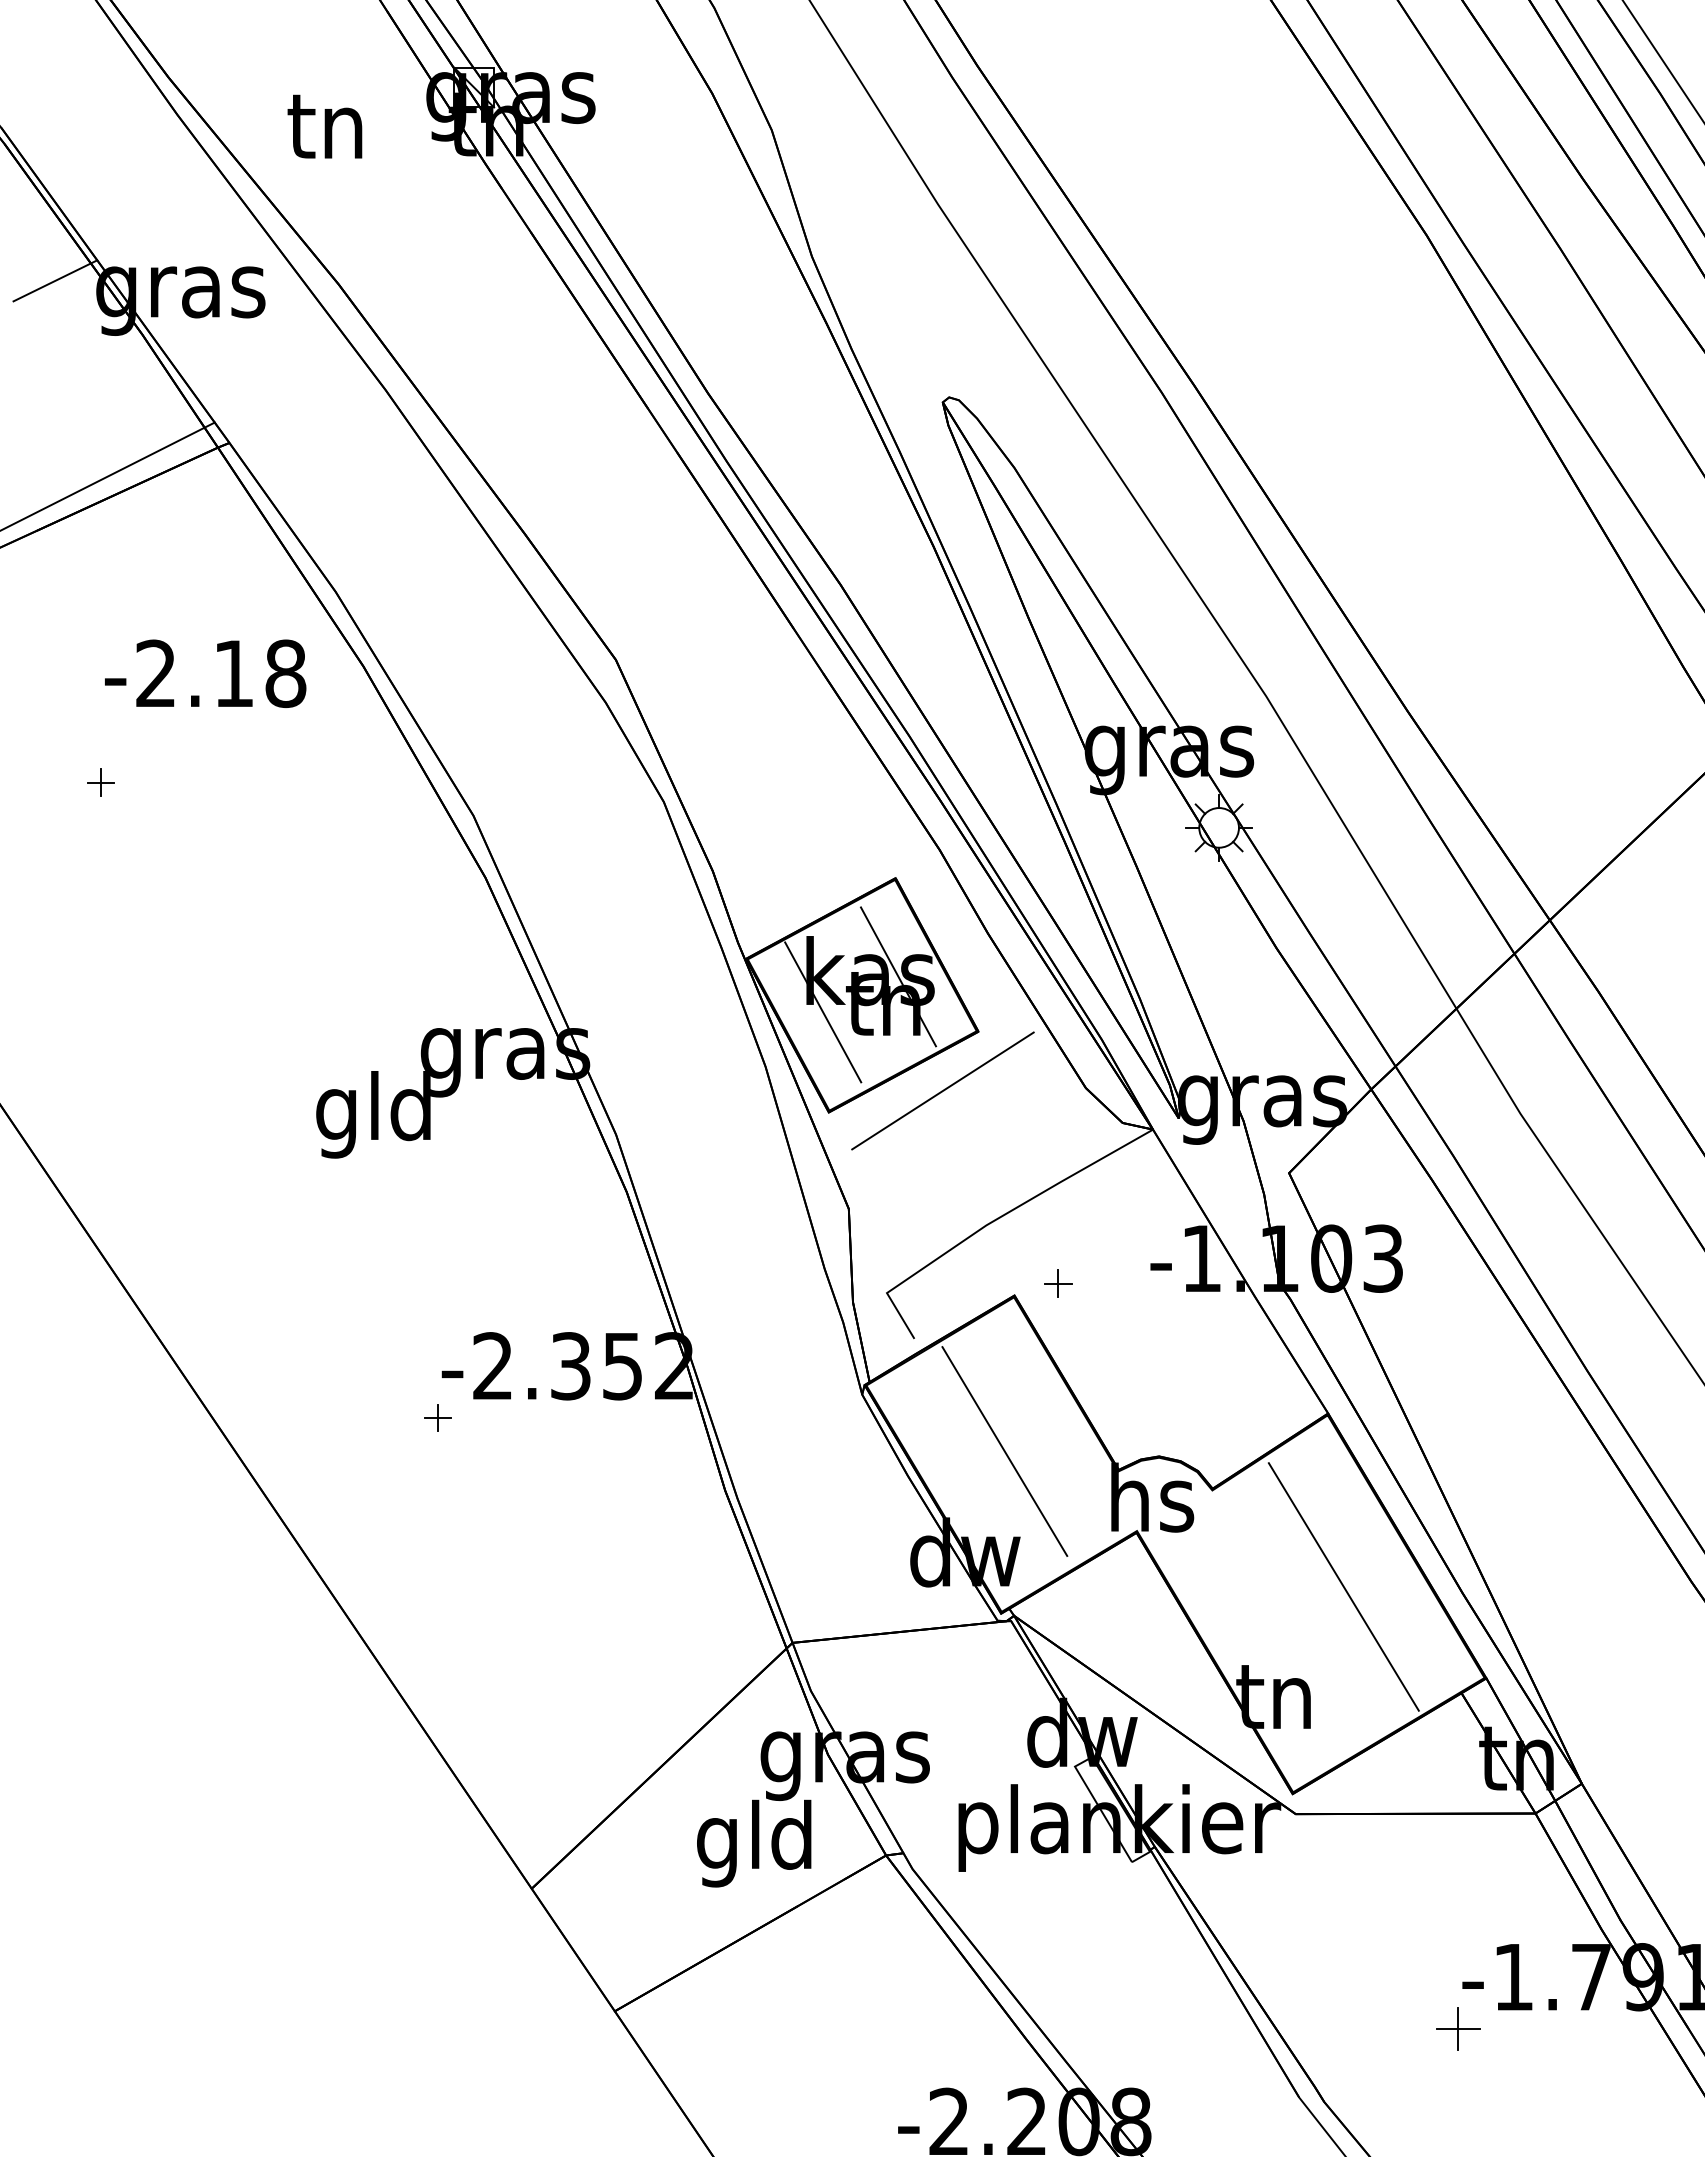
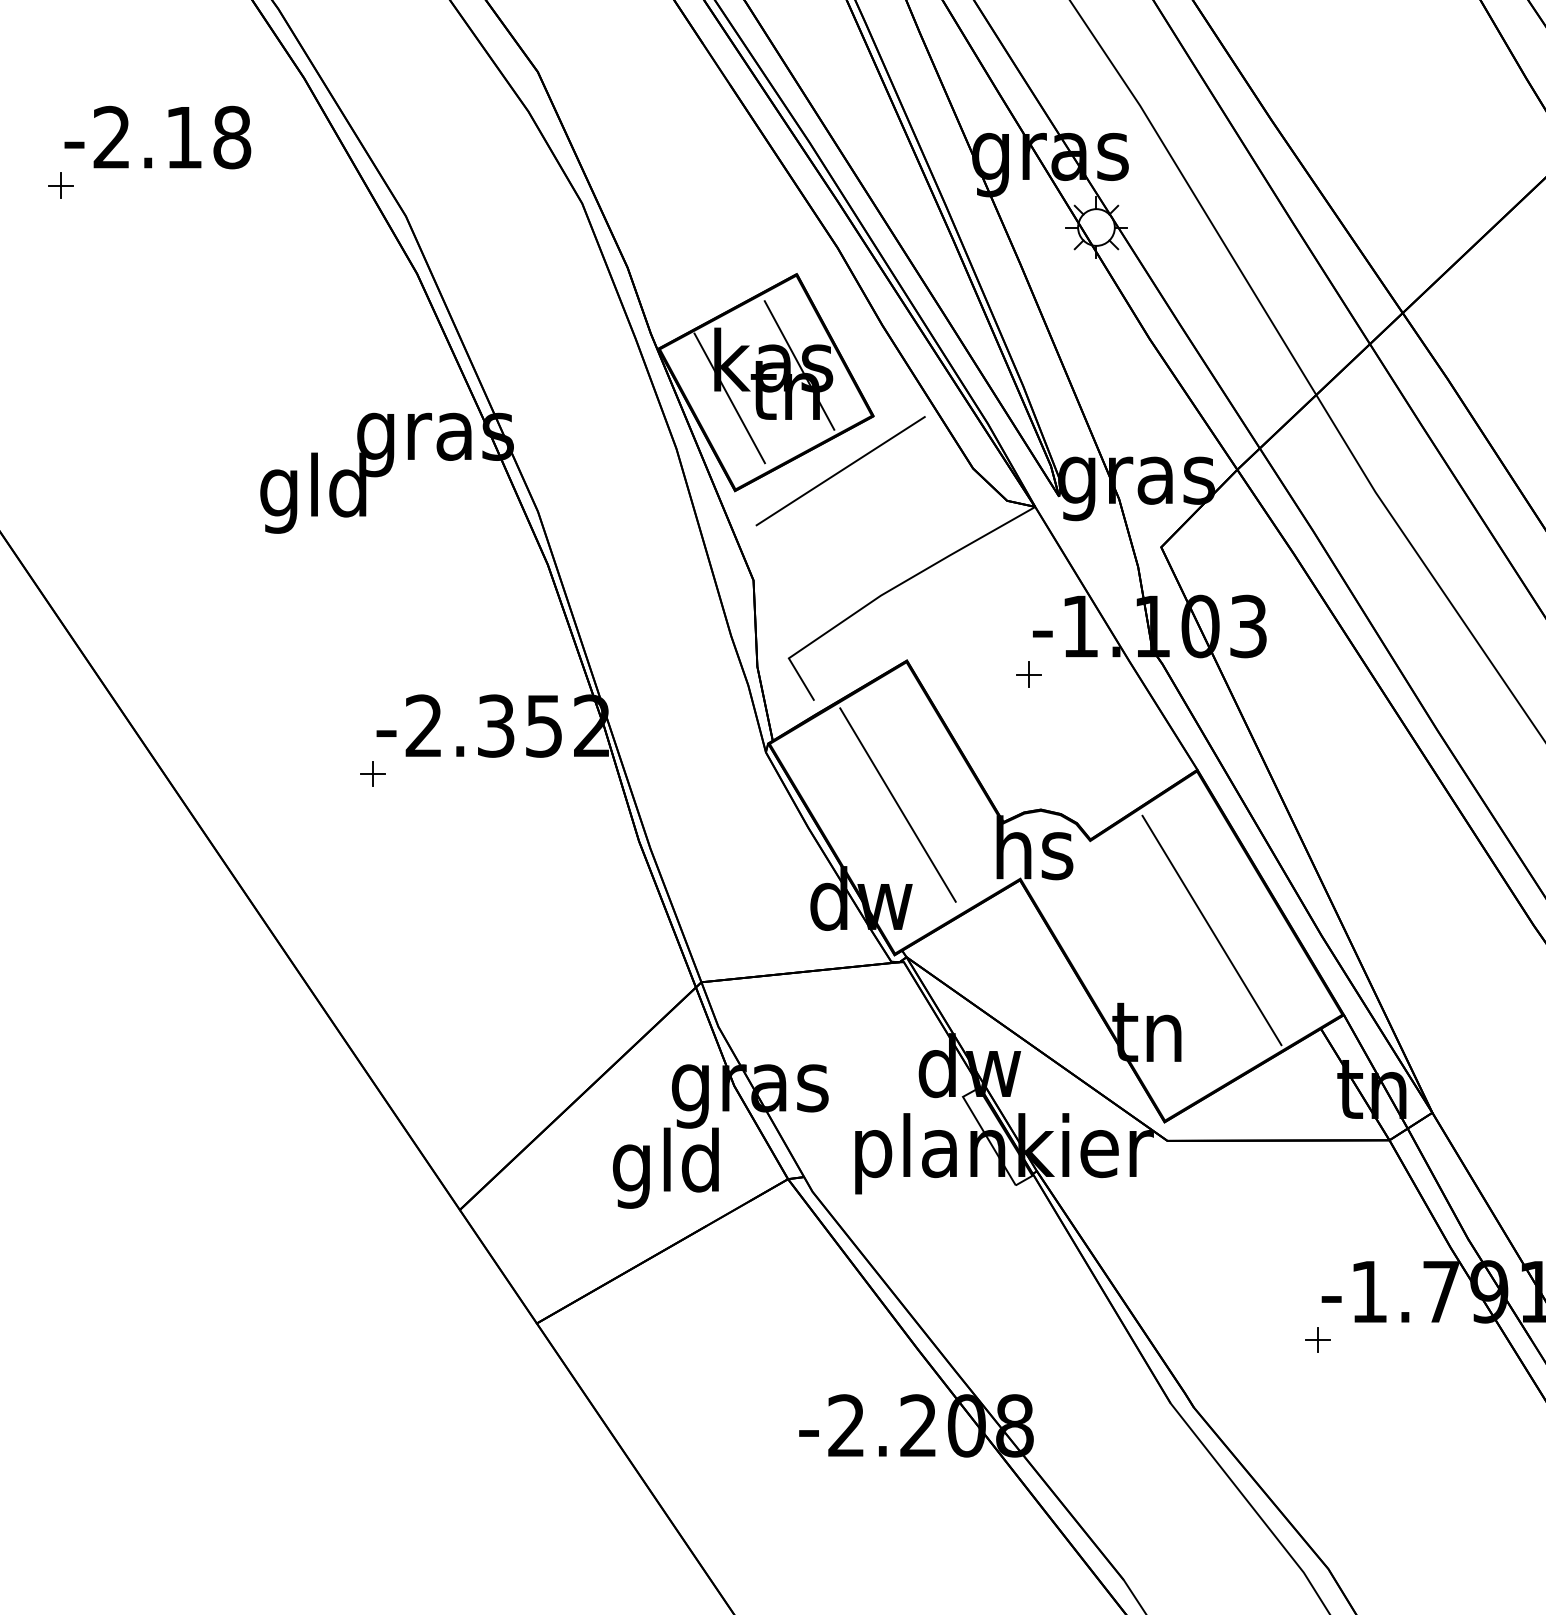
text: (205, 673) -> (157, 137), moved
part: (1058, 1283) -> (1029, 674), moved
part: (1458, 2028) -> (1318, 1339), size x0.62

